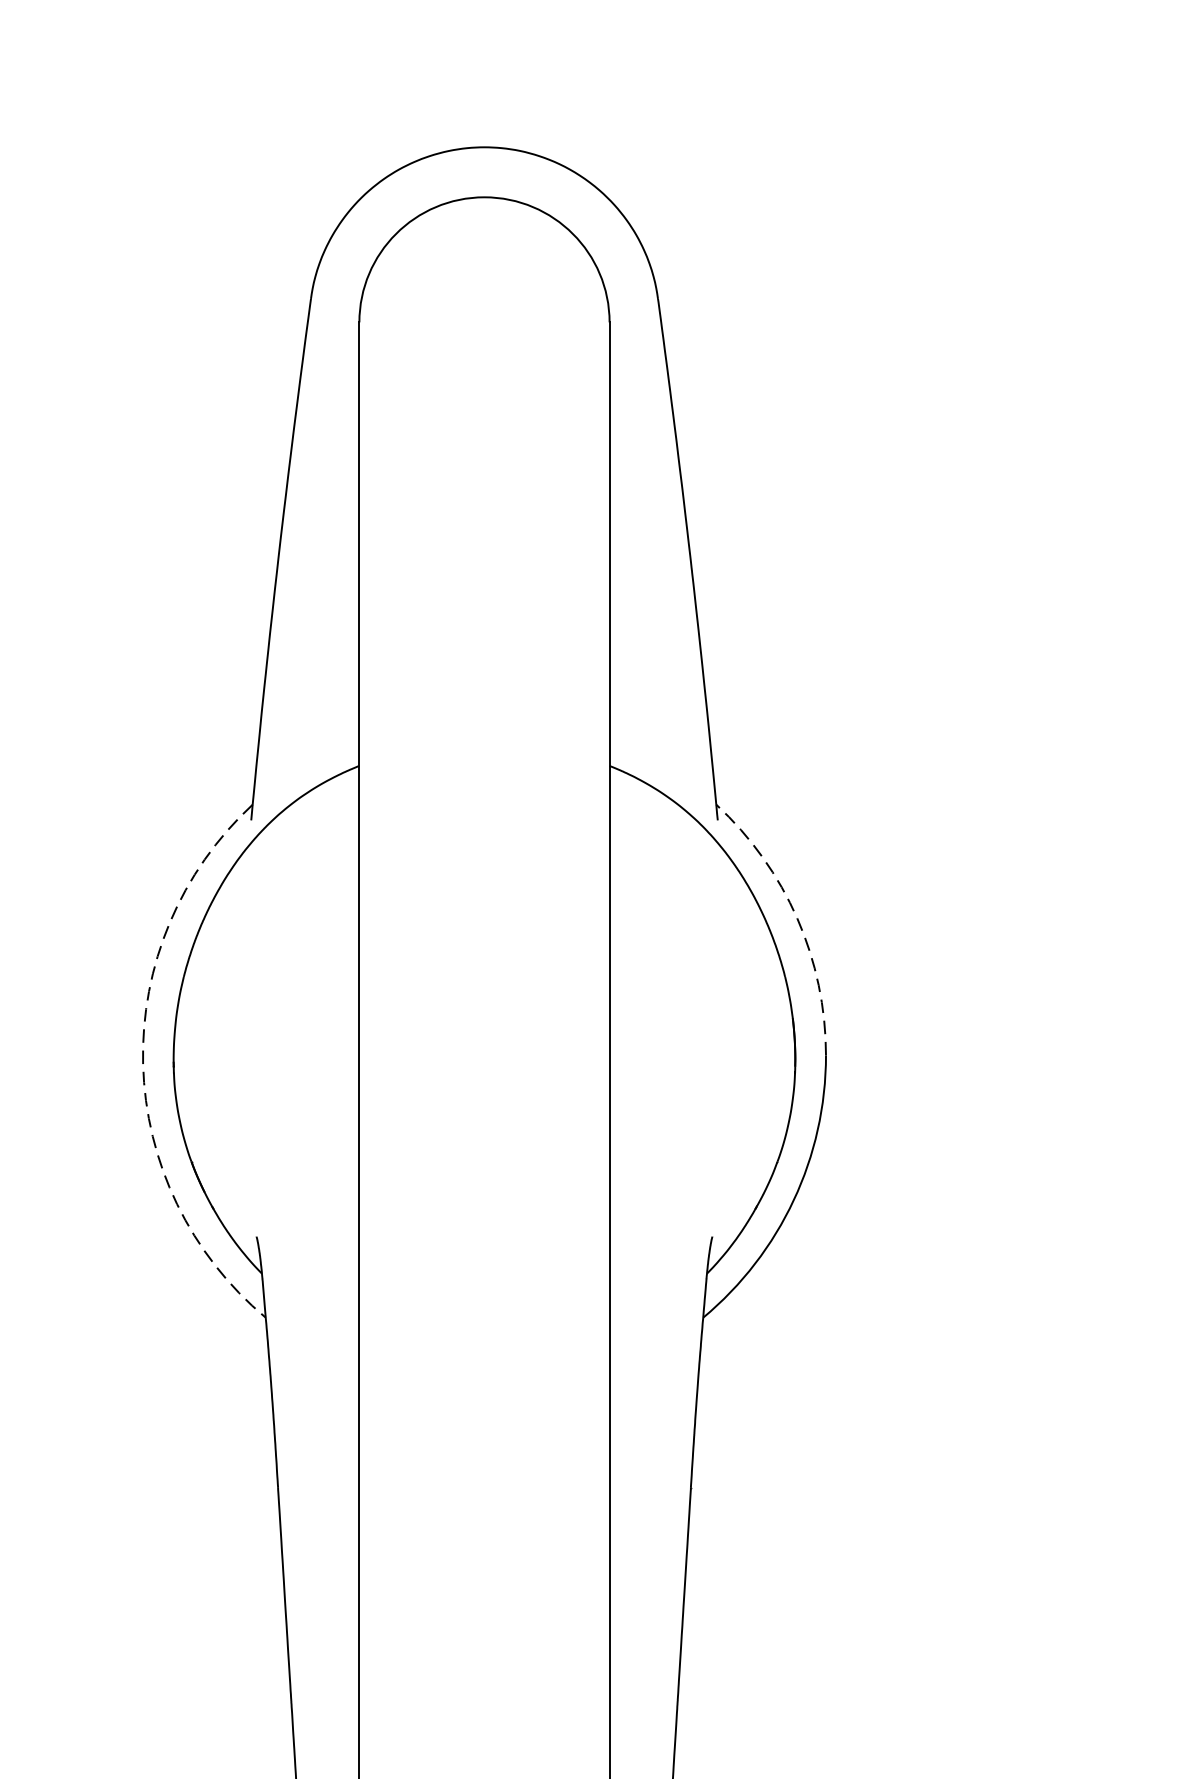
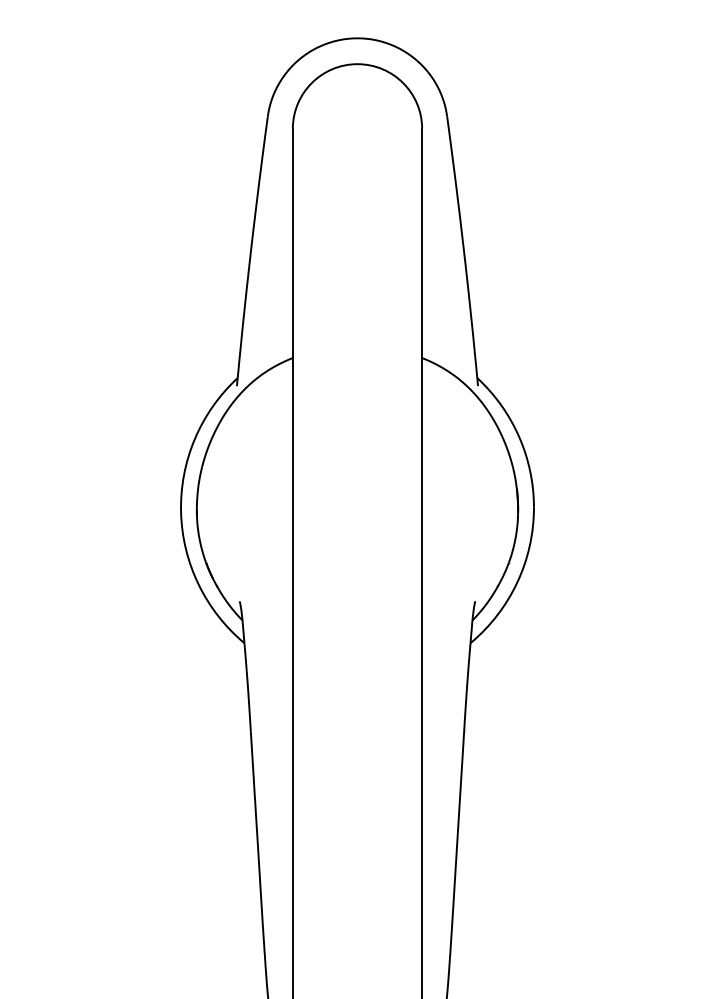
arc: (797, 917) -> (519, 436), dashed -> solid
arc: (143, 1064) -> (181, 512), dashed -> solid

